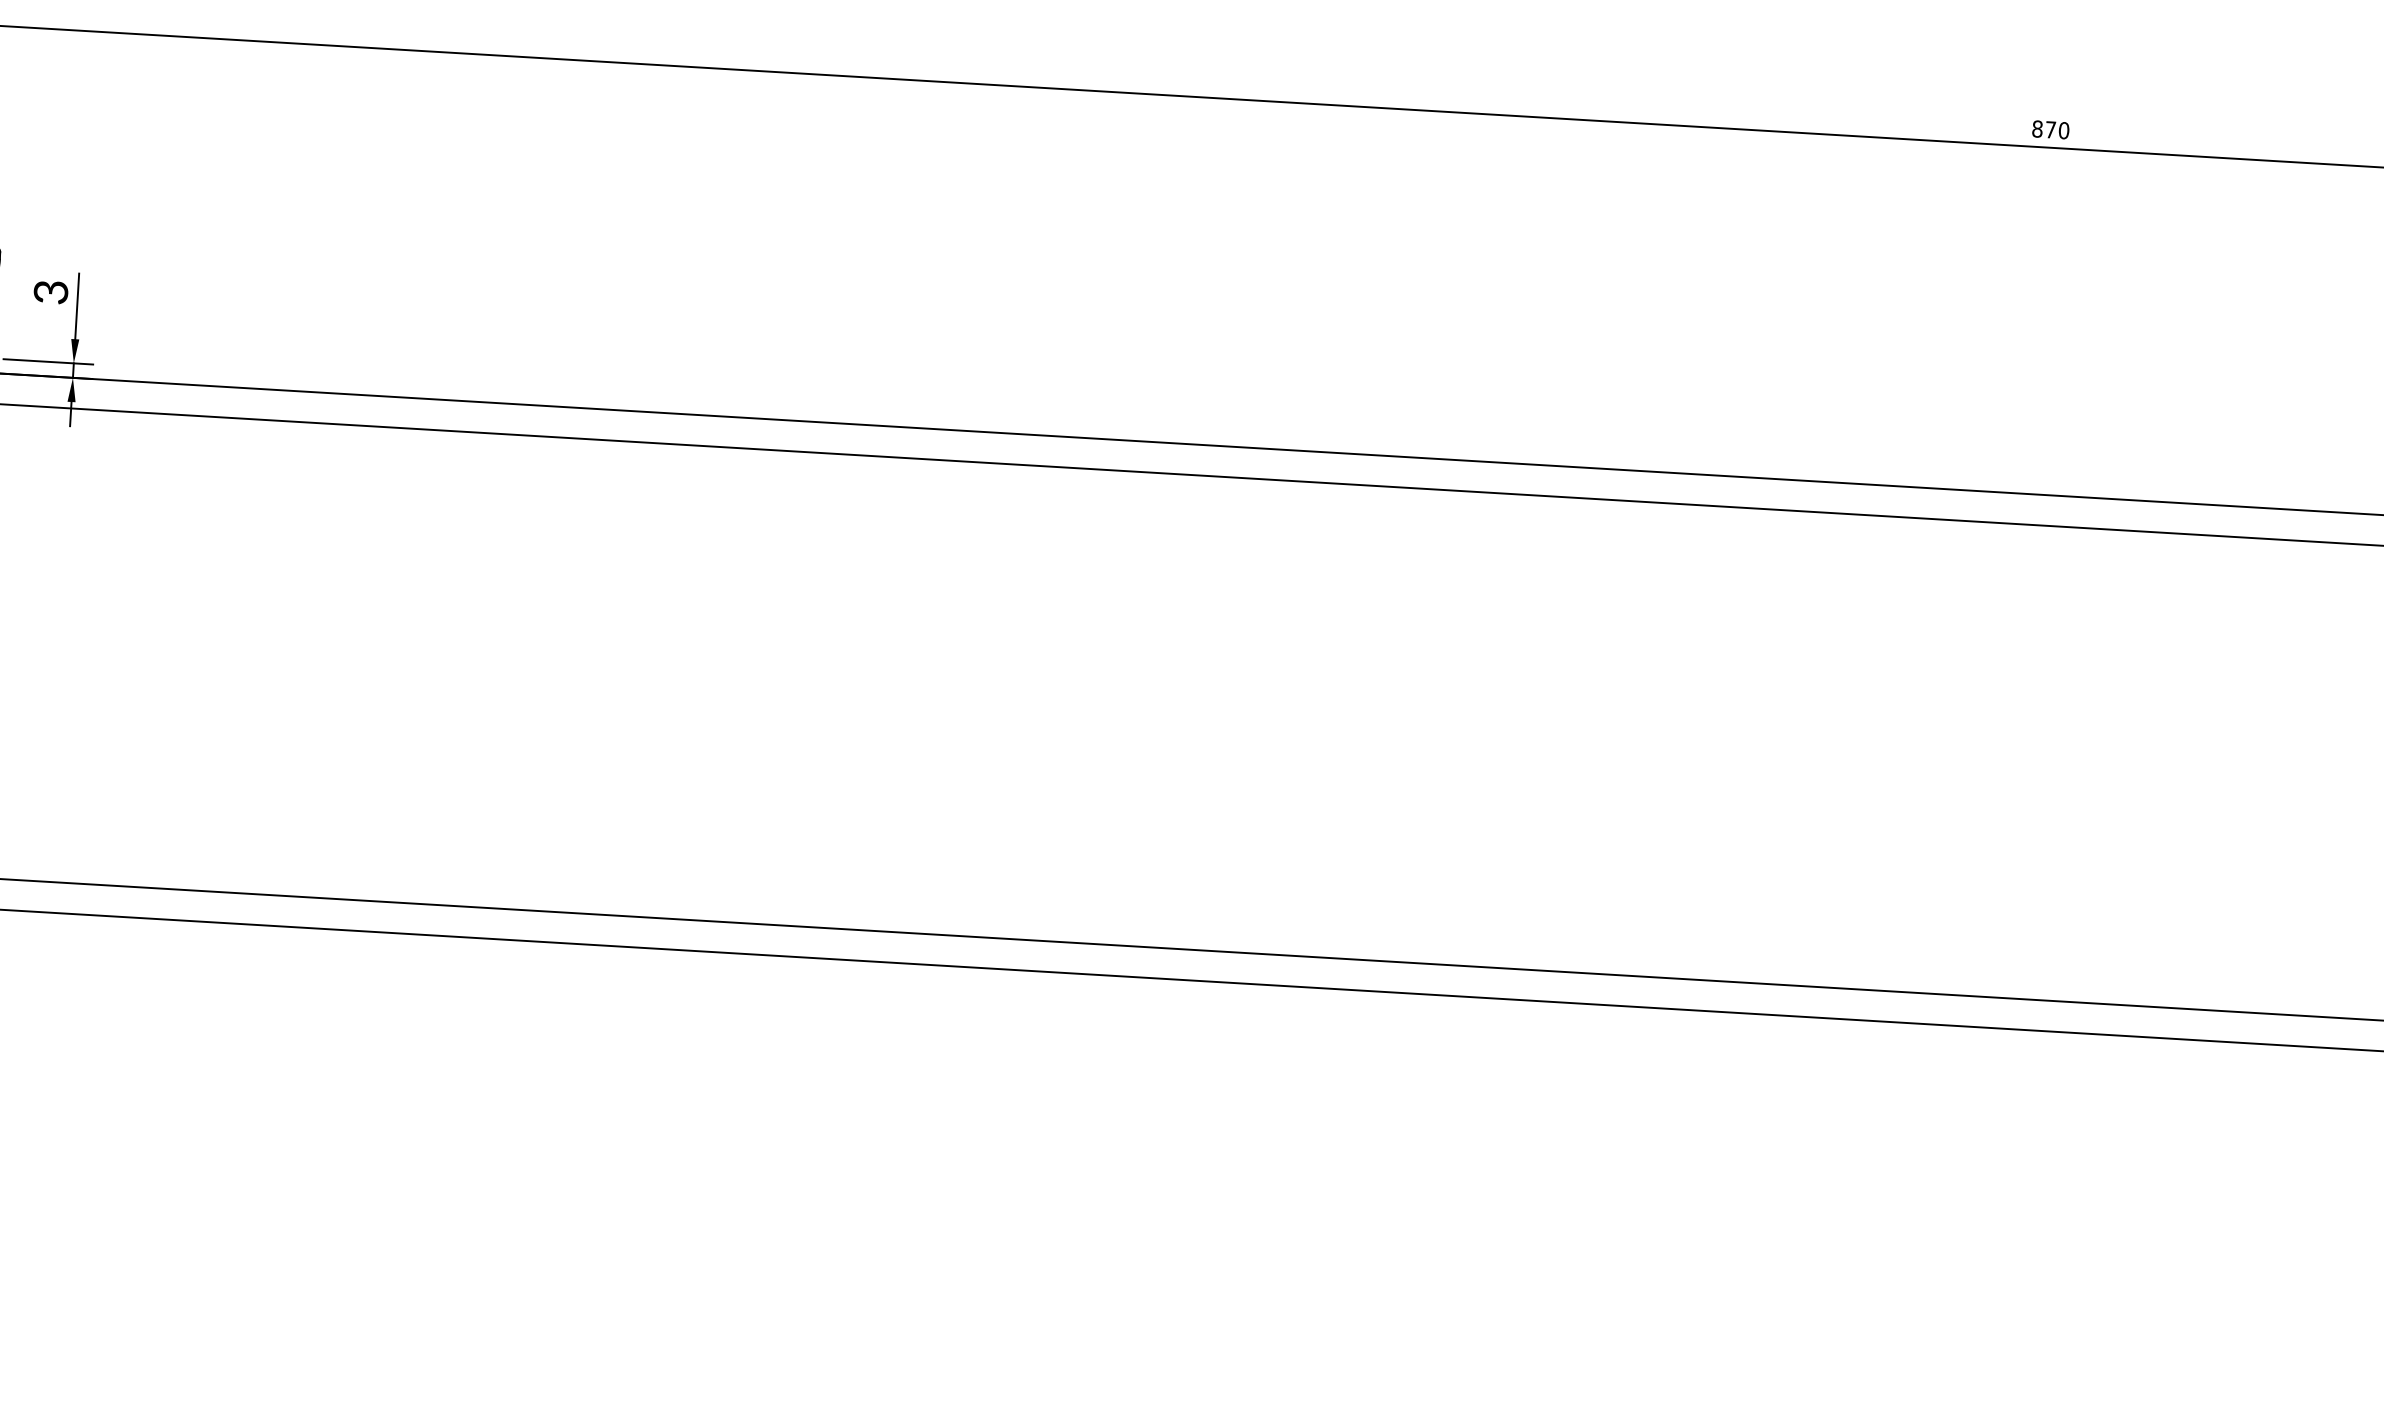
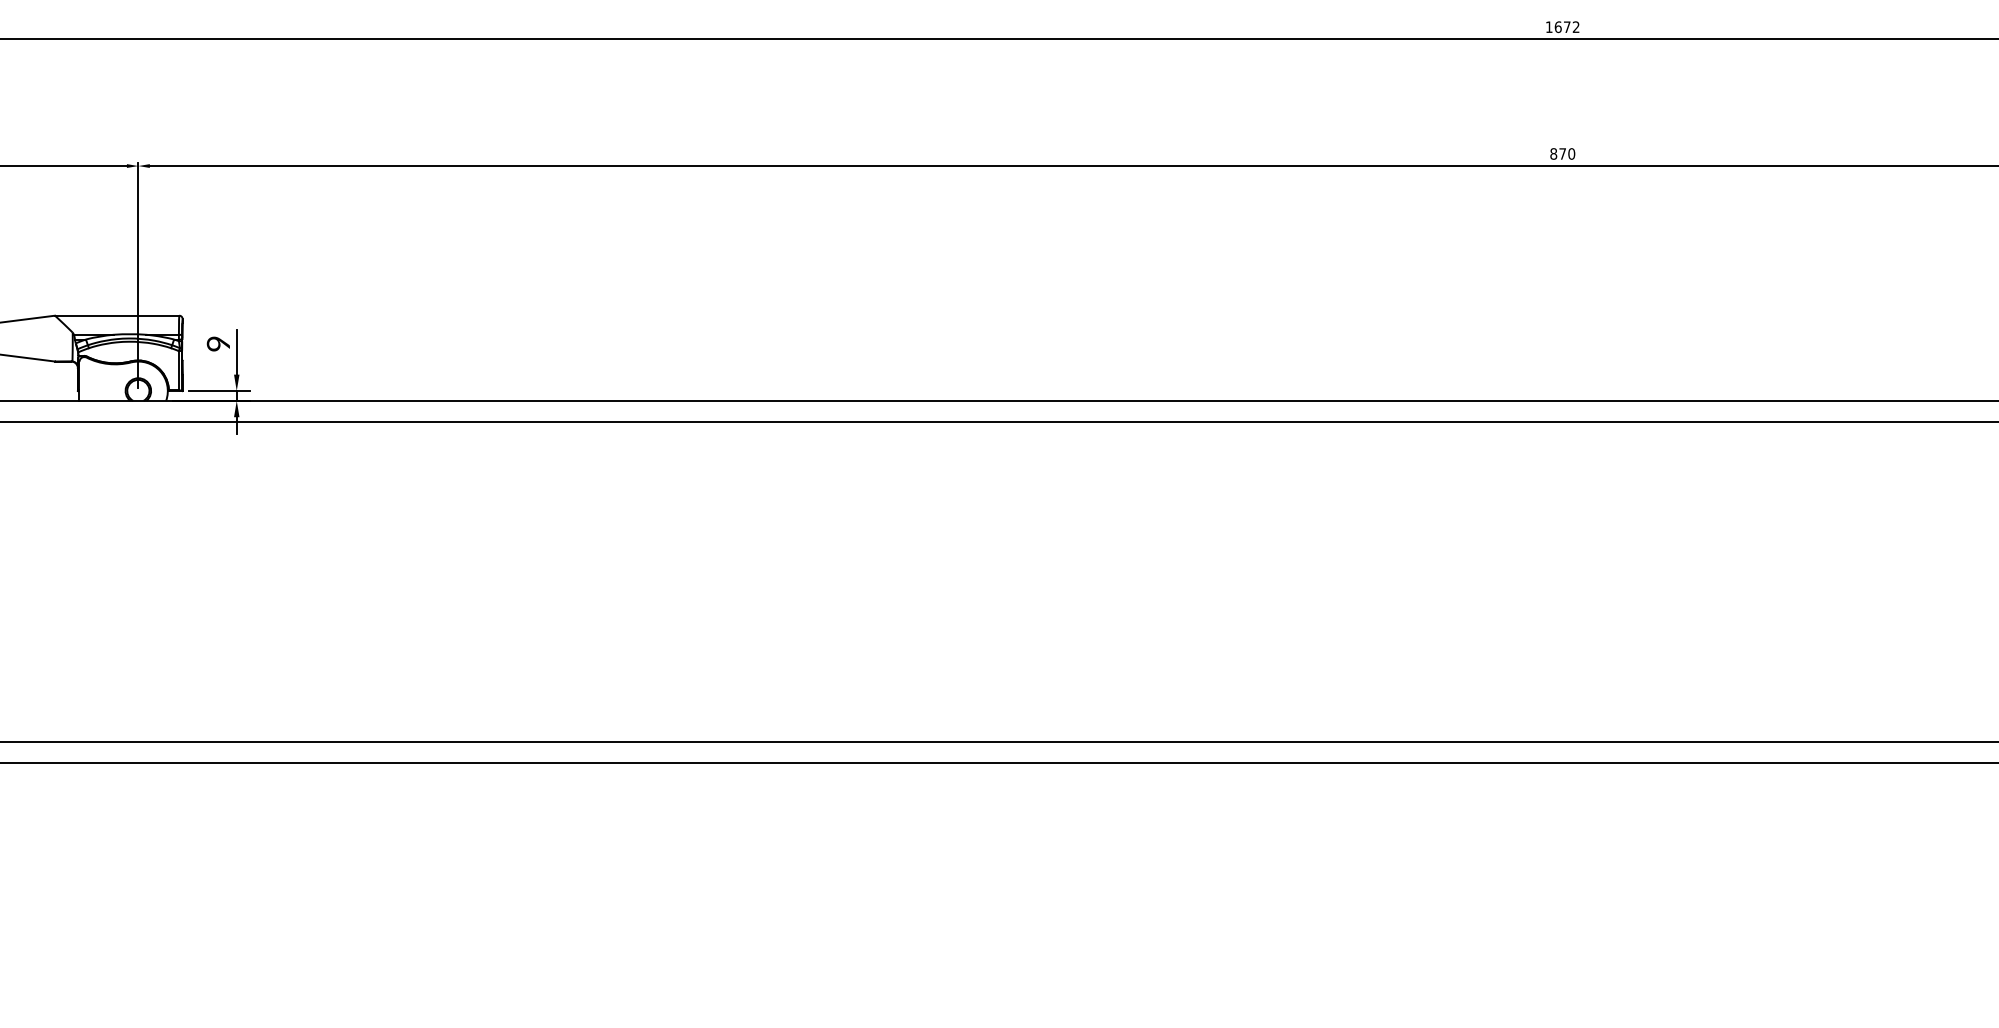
text: (51, 291) -> (218, 343), 3 -> 9

